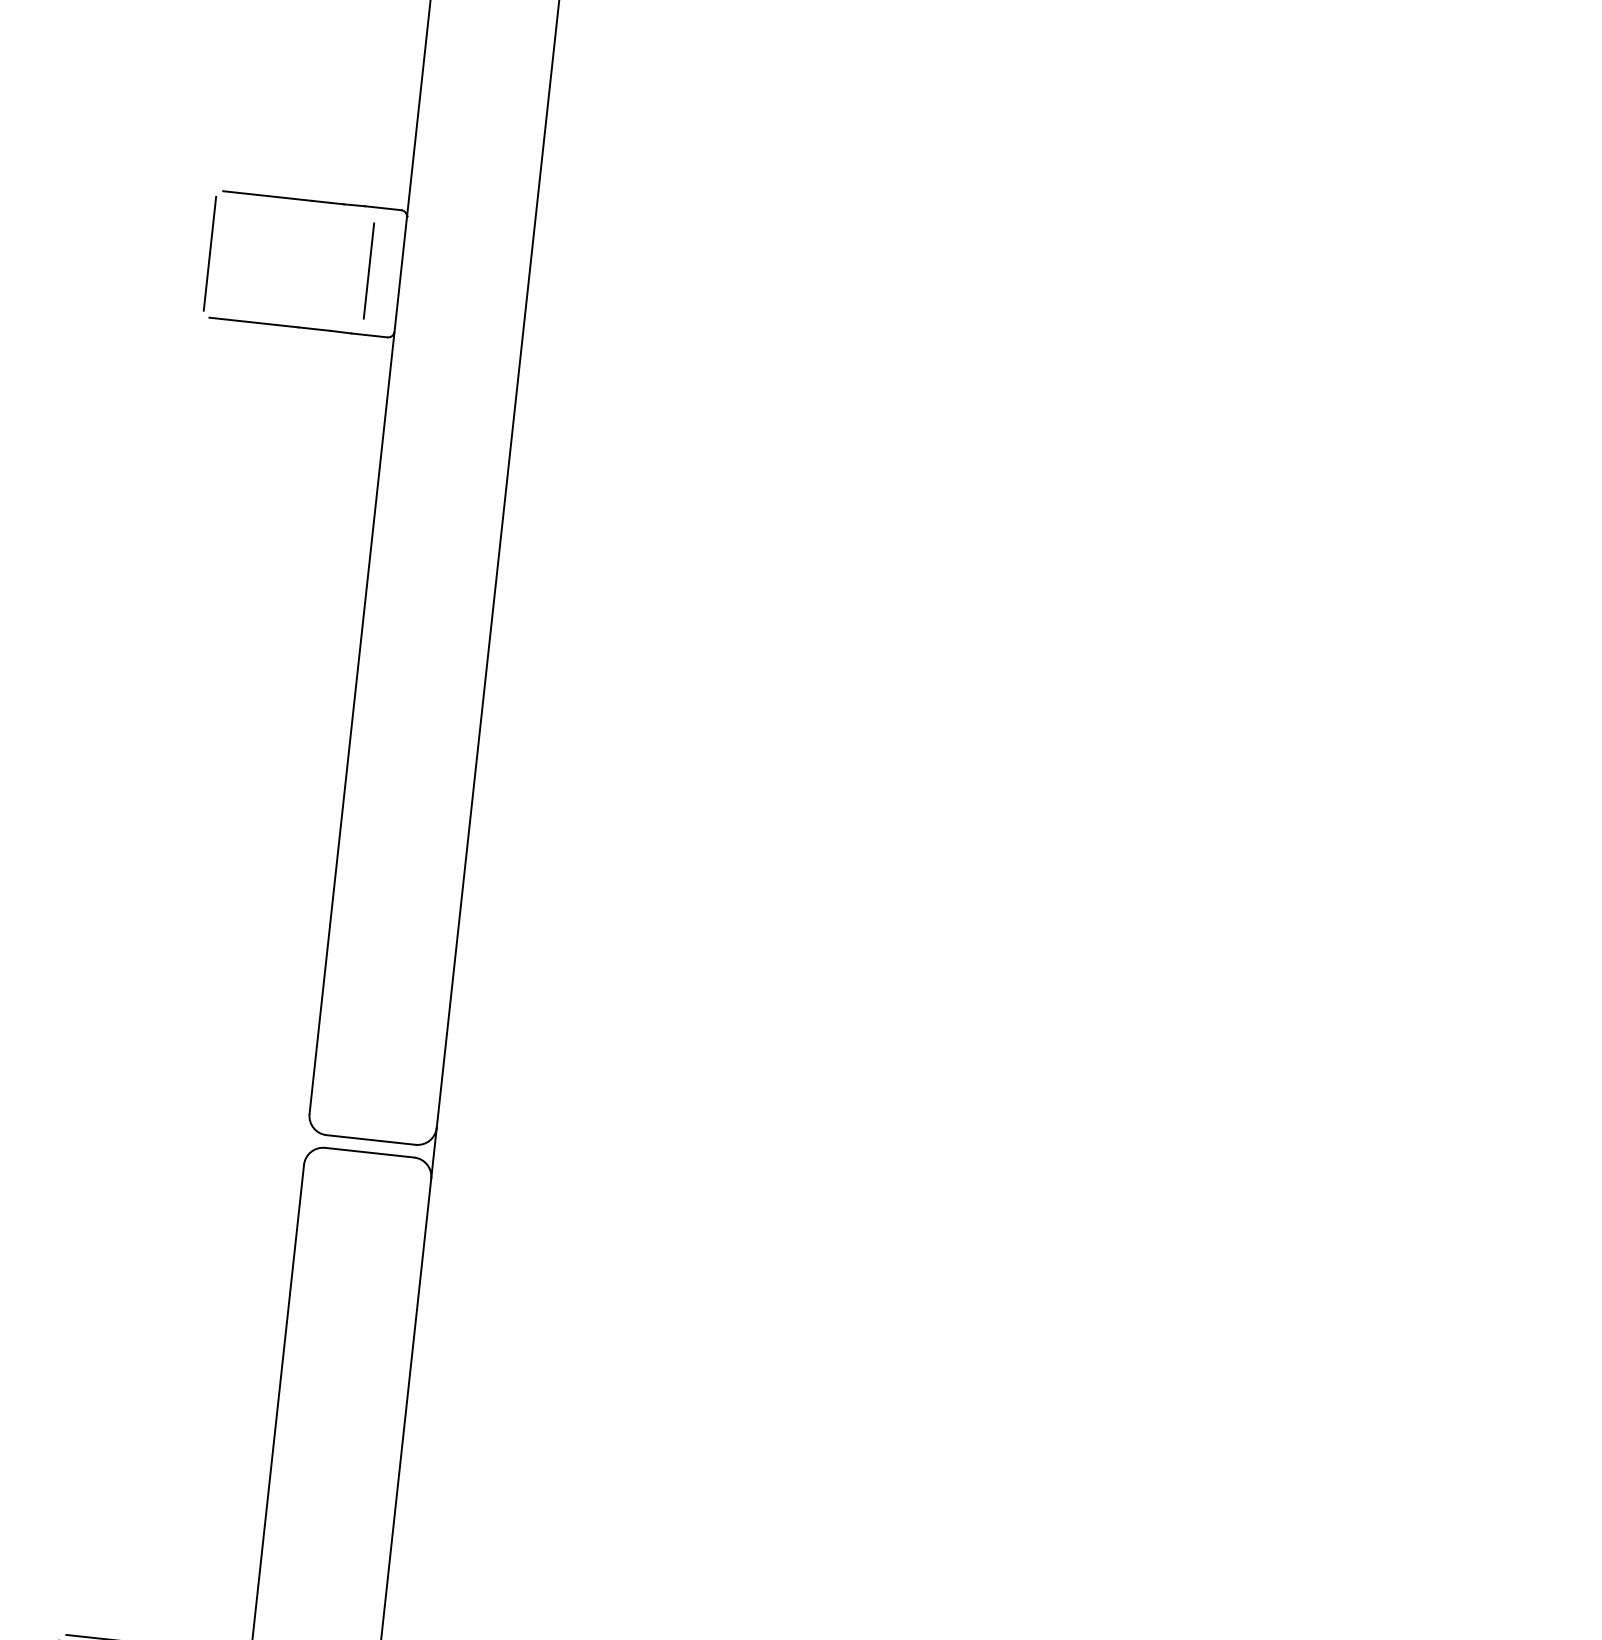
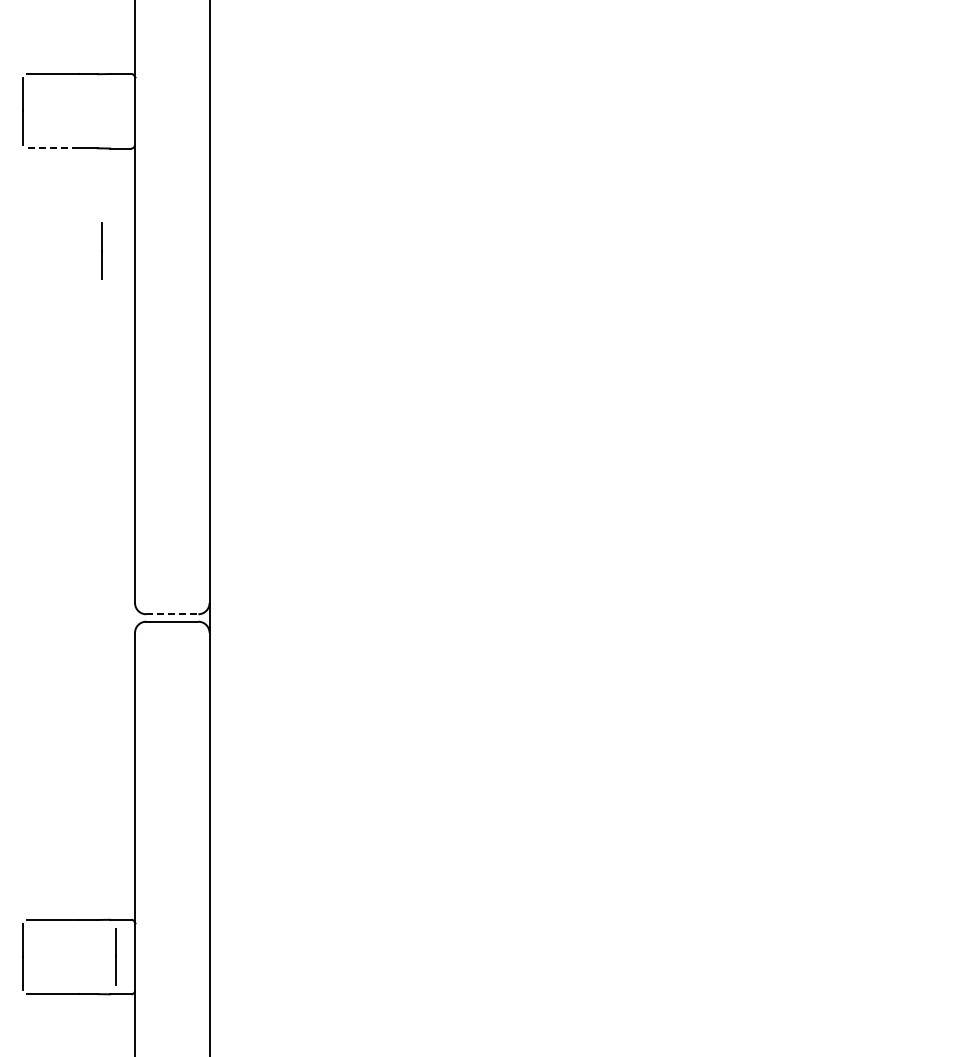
line: (367, 269) -> (101, 250), moved
line: (252, 322) -> (52, 148), solid -> dashed
line: (371, 1140) -> (172, 614), solid -> dashed

